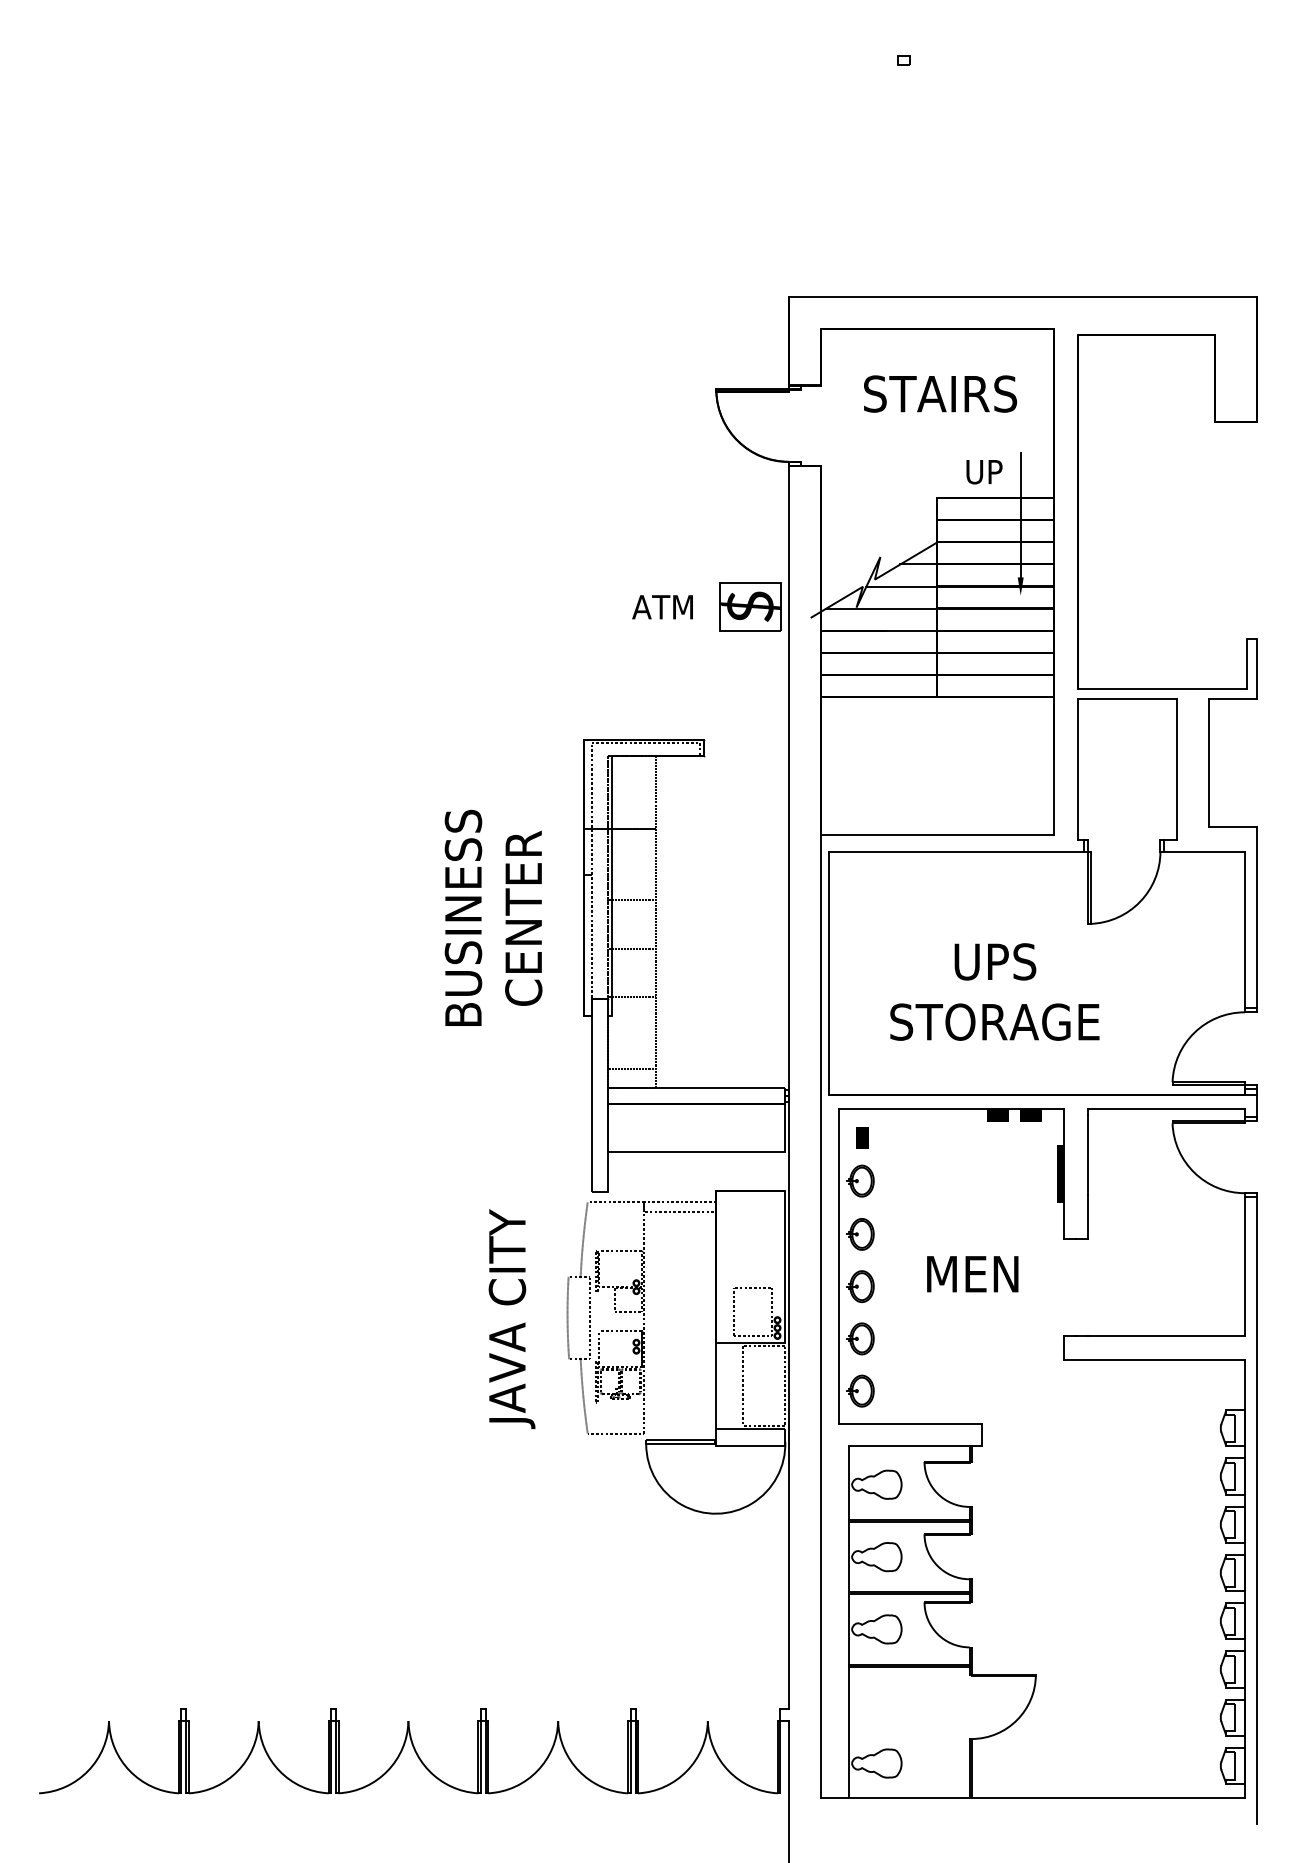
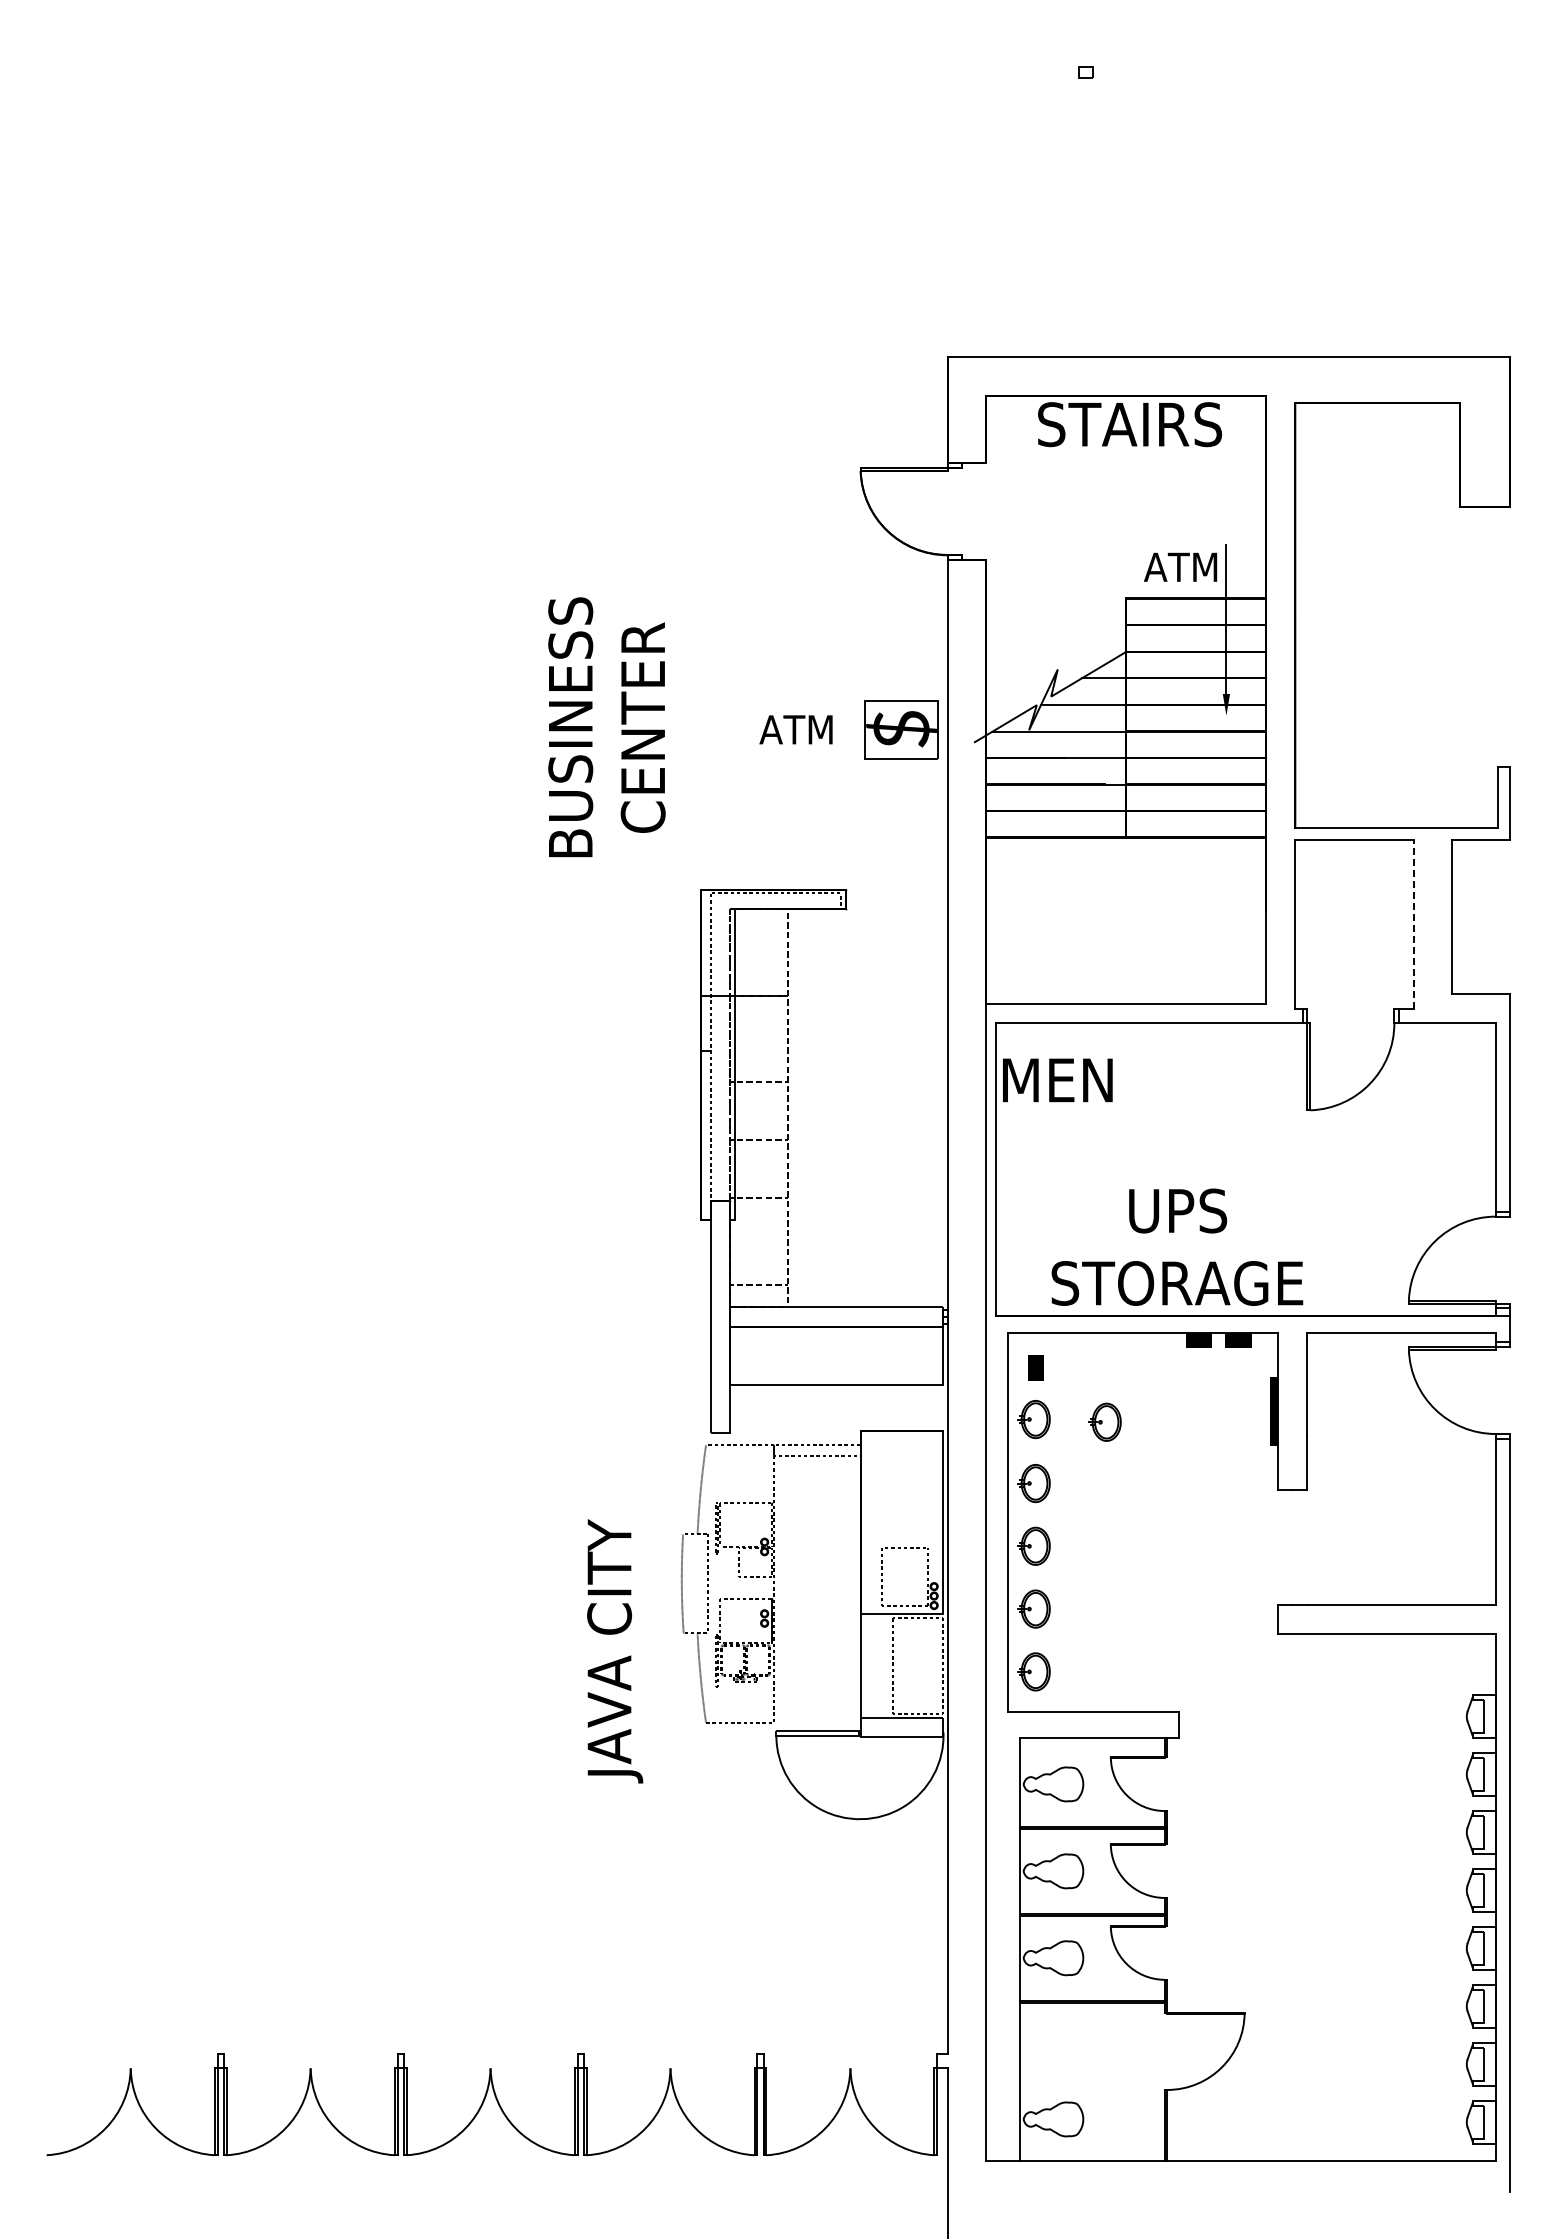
text: (940, 393) -> (1129, 424), moved
text: (982, 472) -> (1180, 567), UP -> ATM
line: (1176, 769) -> (1413, 924), solid -> dashed
text: (493, 918) -> (606, 727), moved
text: (994, 991) -> (1177, 1246), moved
part: (919, 1182) -> (1104, 1421), added
text: (972, 1274) -> (1057, 1080), moved
text: (512, 1319) -> (615, 1651), moved

